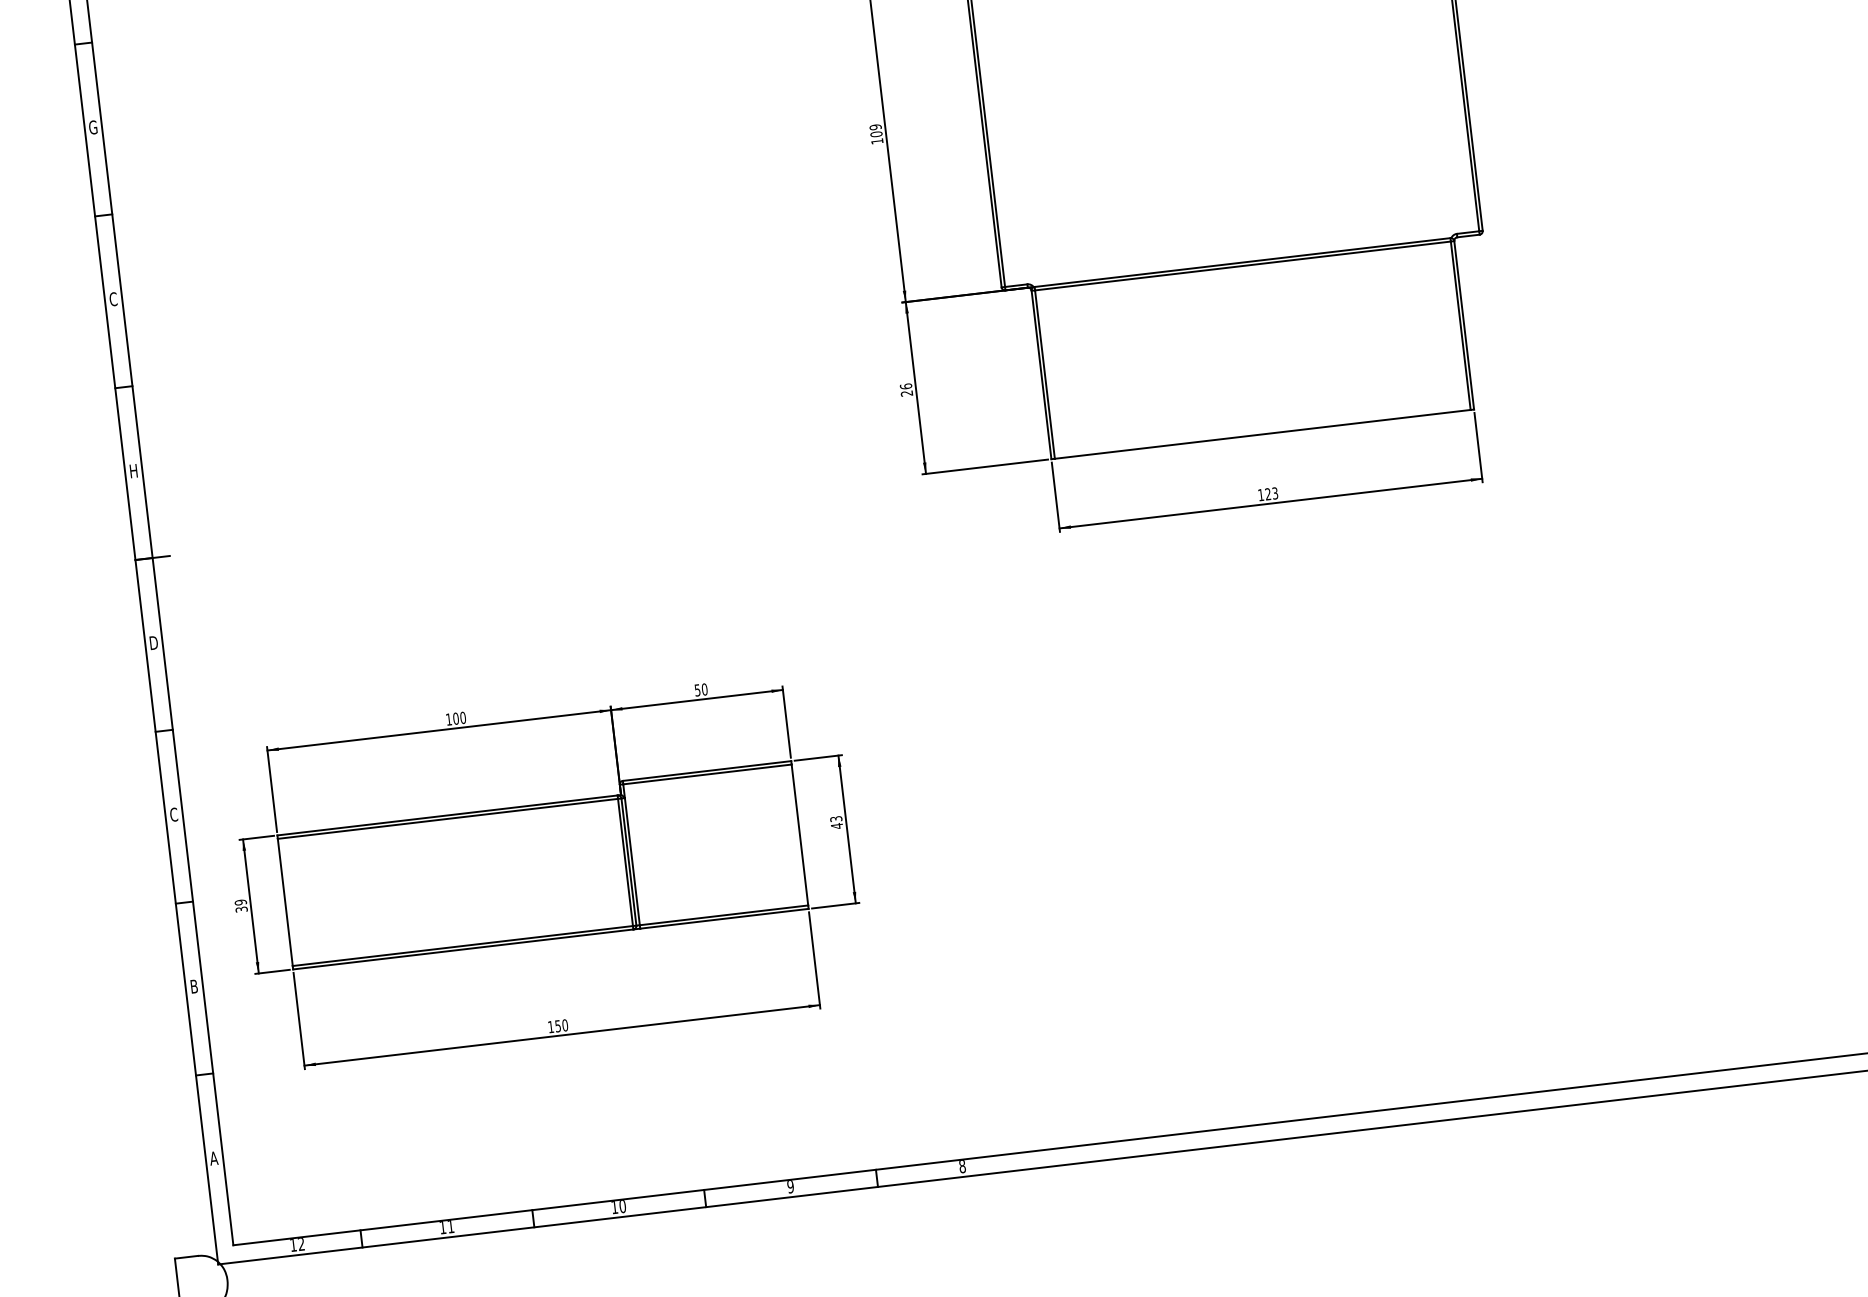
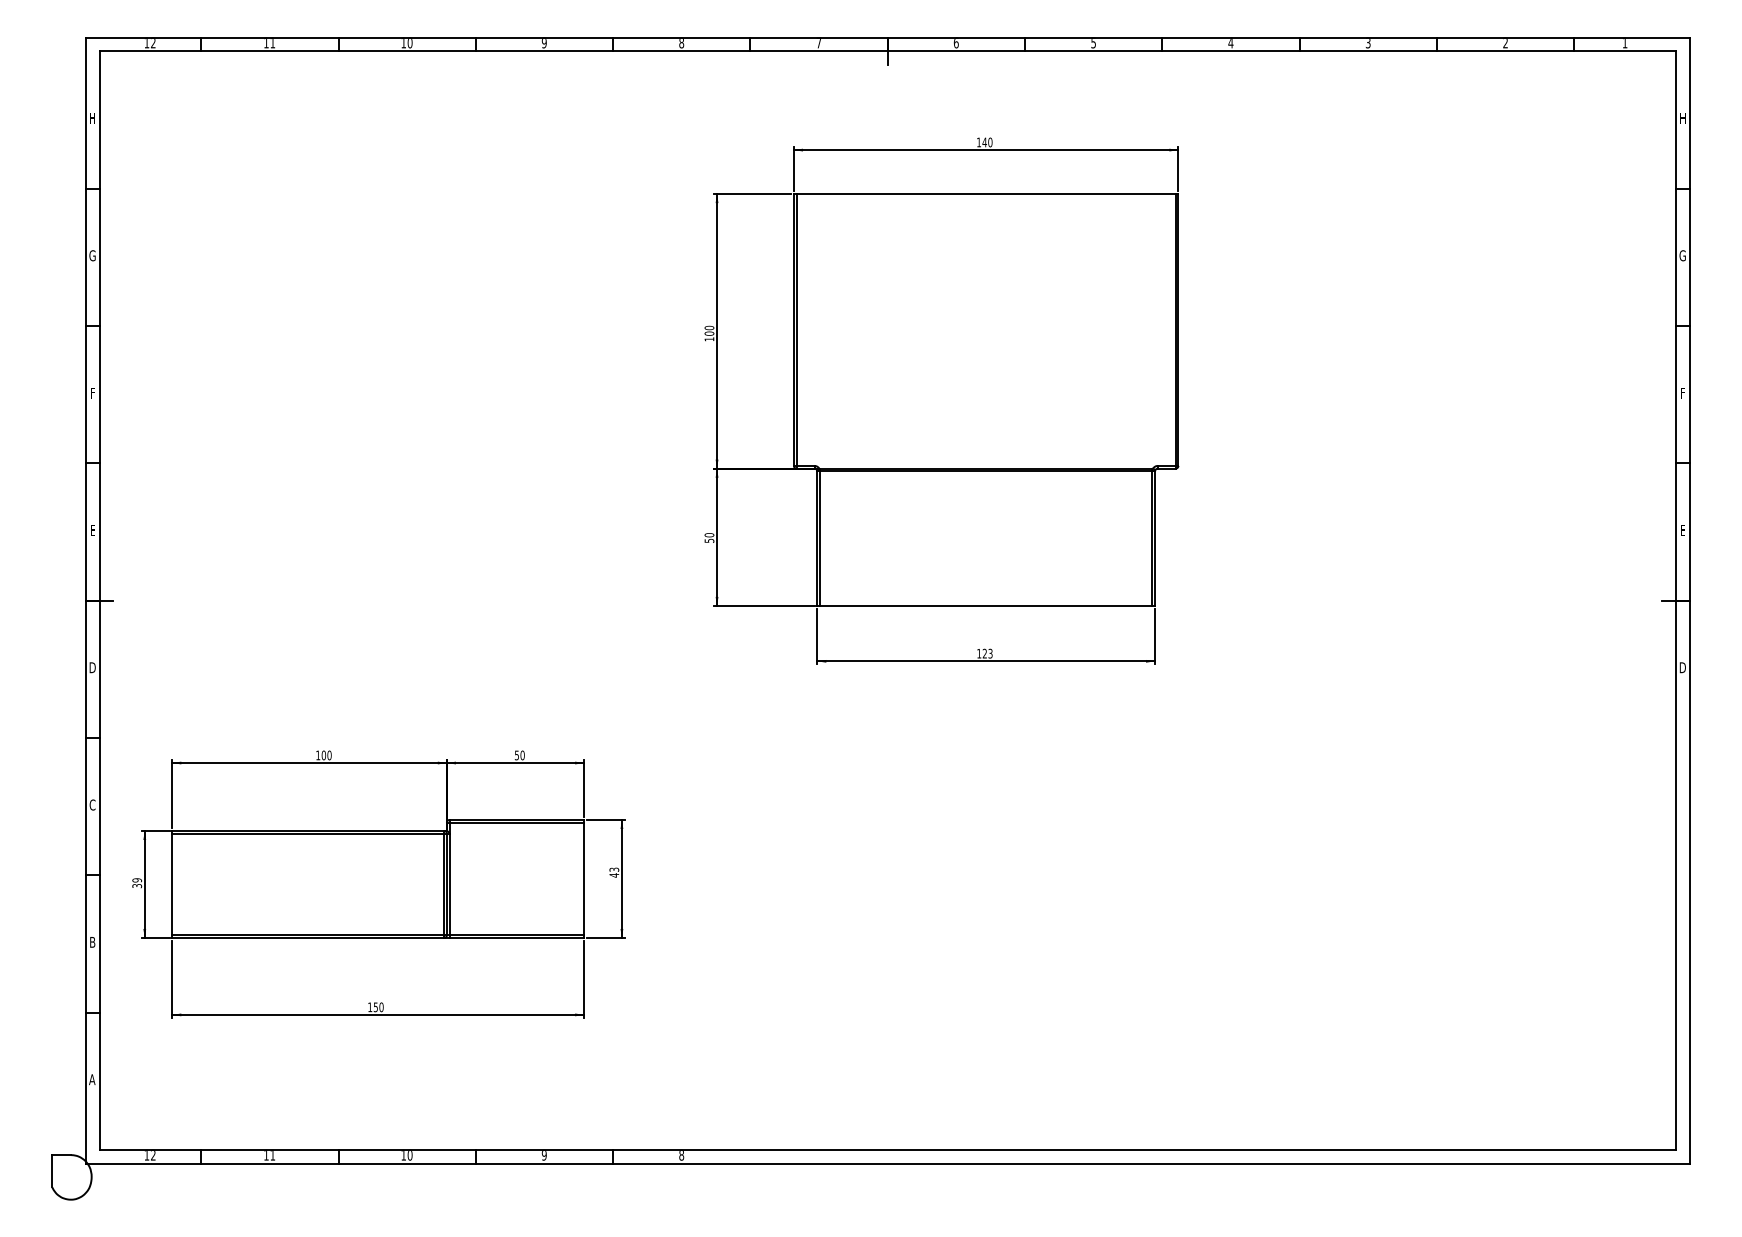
text: (875, 127) -> (709, 328), 109 -> 100
text: (113, 298) -> (92, 392), C -> F
text: (906, 389) -> (709, 537), 26 -> 50
text: (133, 471) -> (92, 530), H -> E

